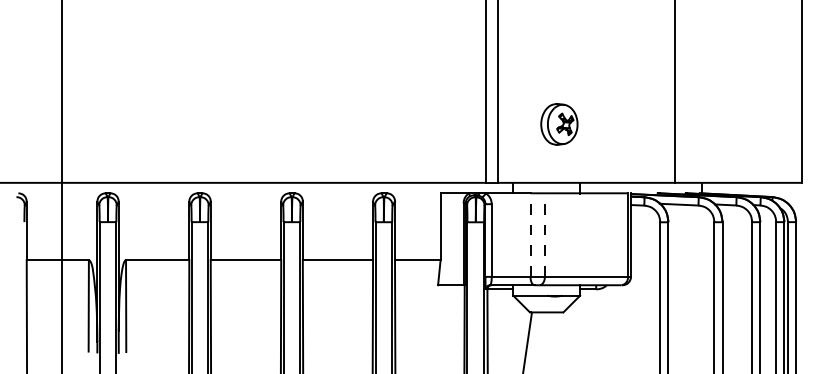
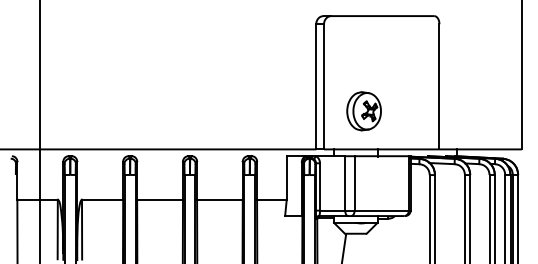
part: (558, 124) -> (363, 111), size x1.43
line: (530, 233) -> (345, 182), dashed -> solid
line: (544, 233) -> (354, 182), dashed -> solid

